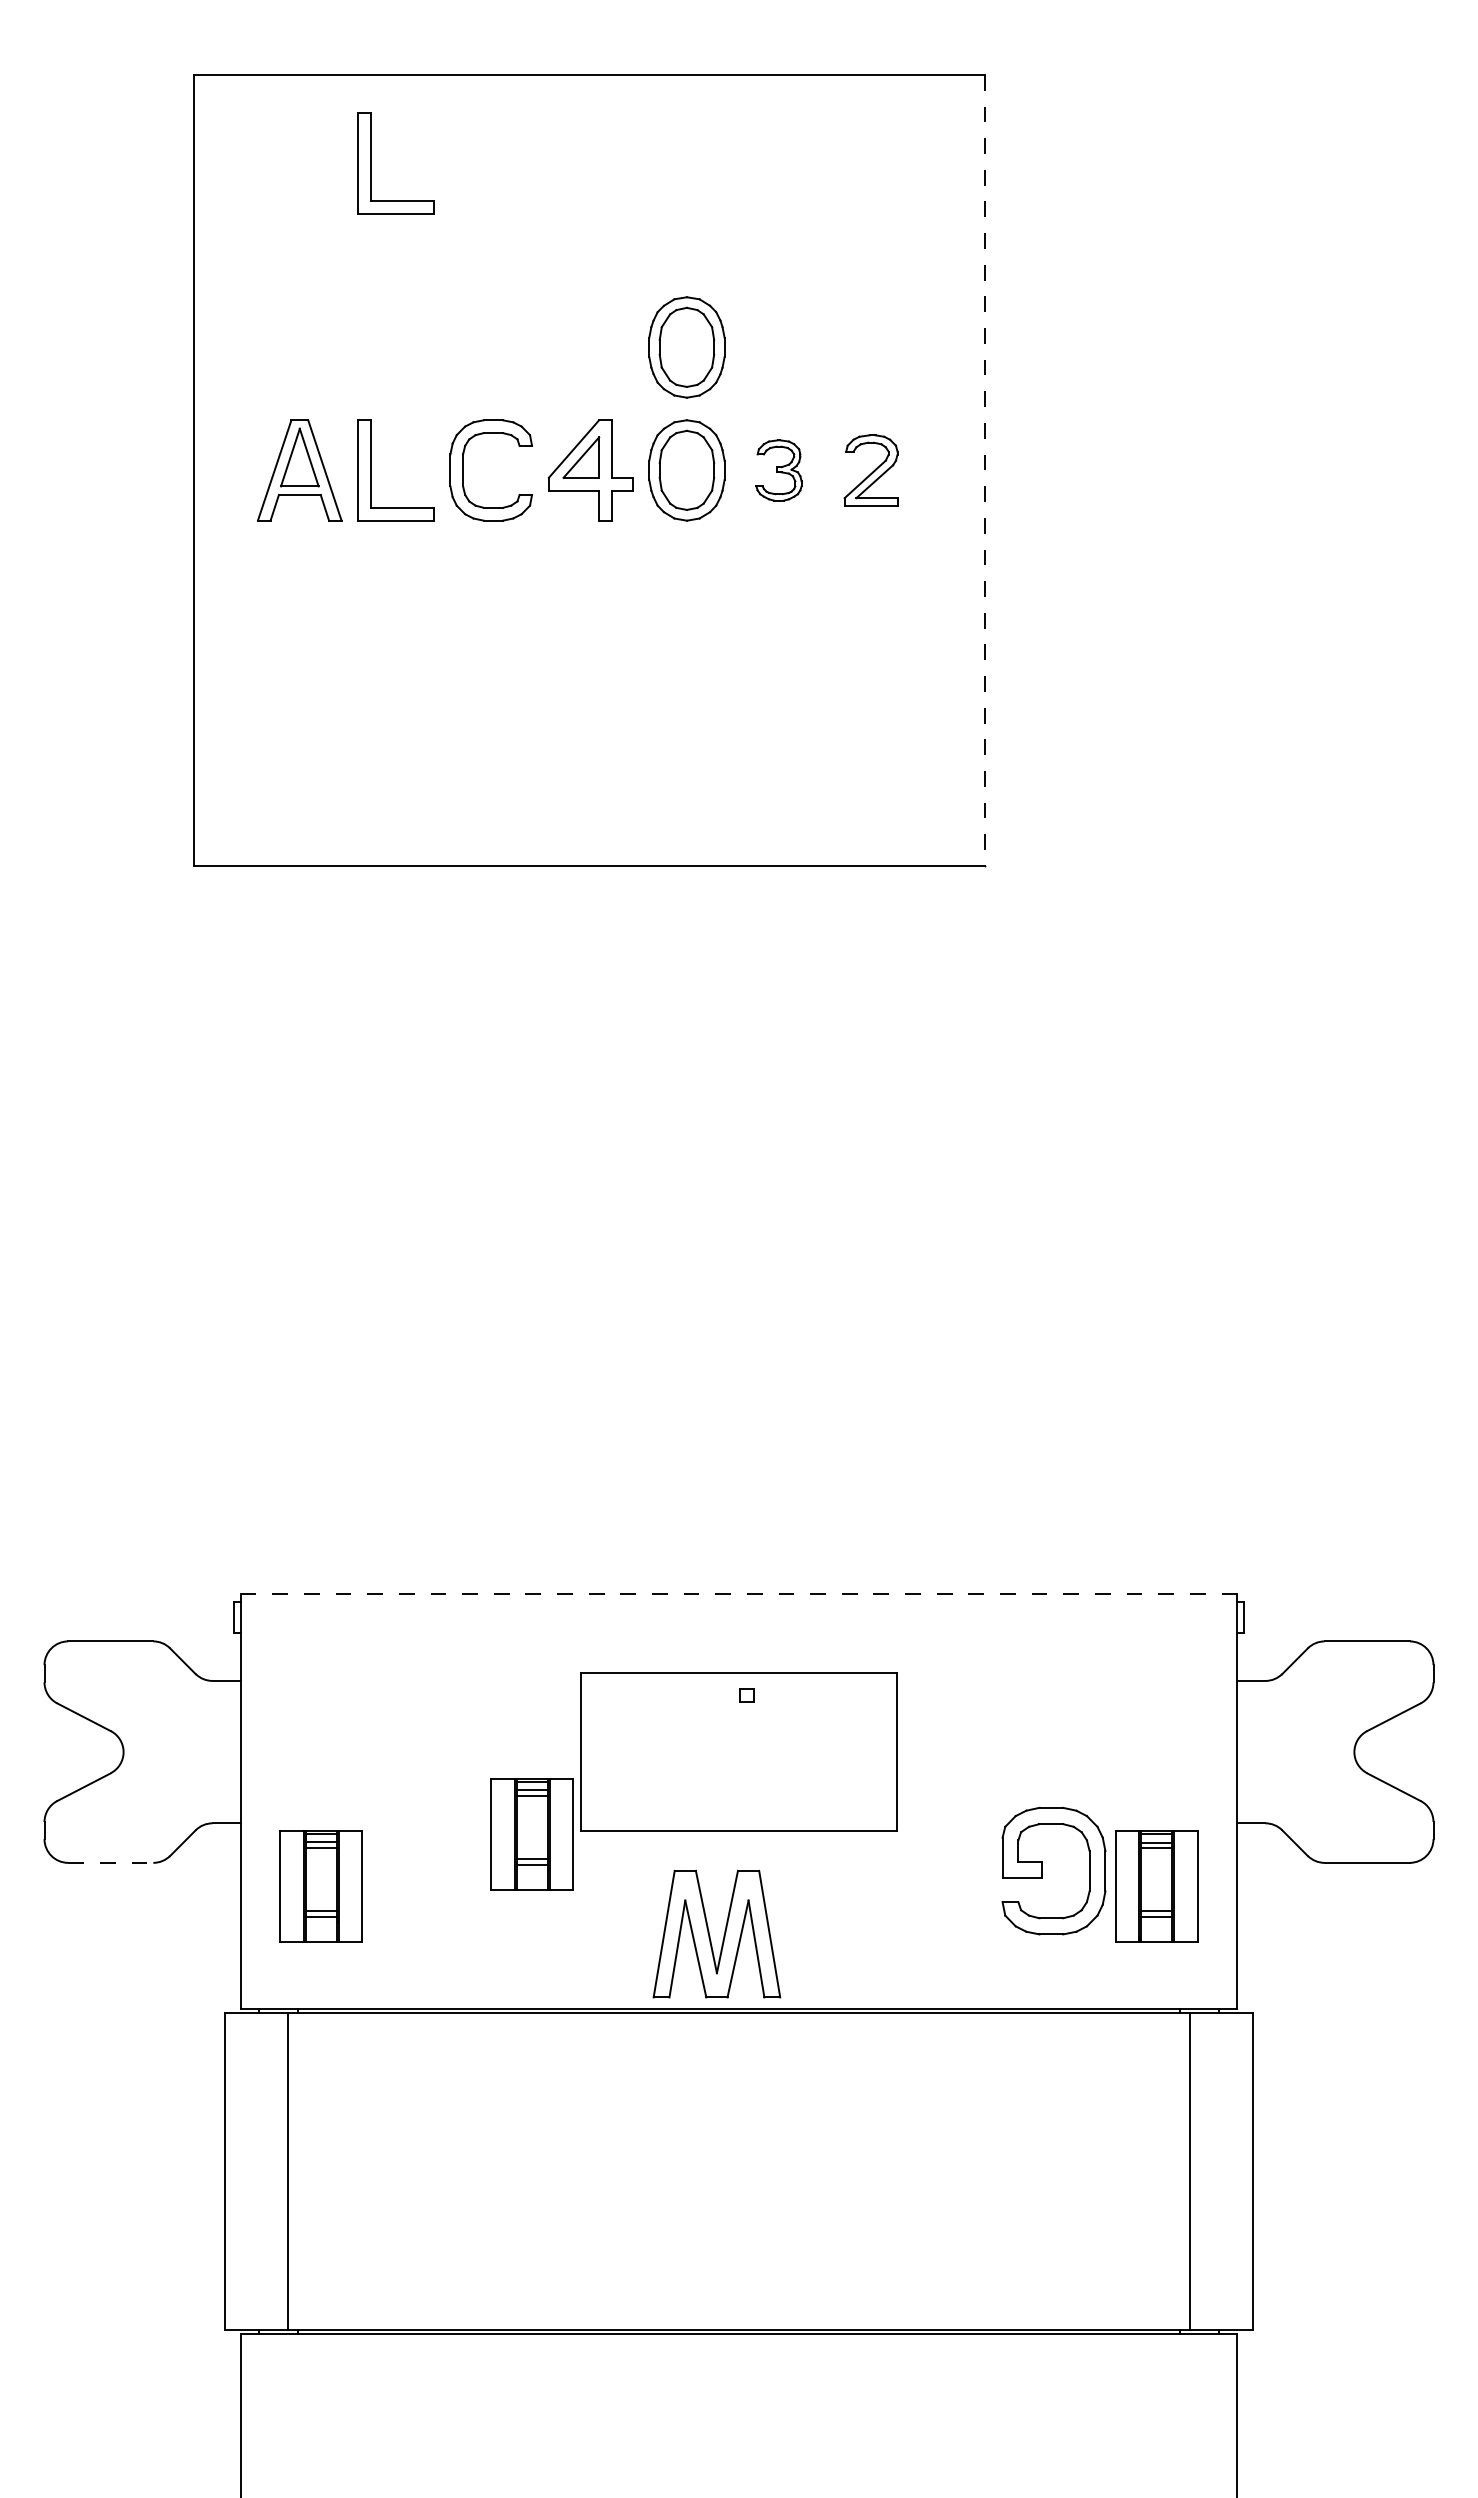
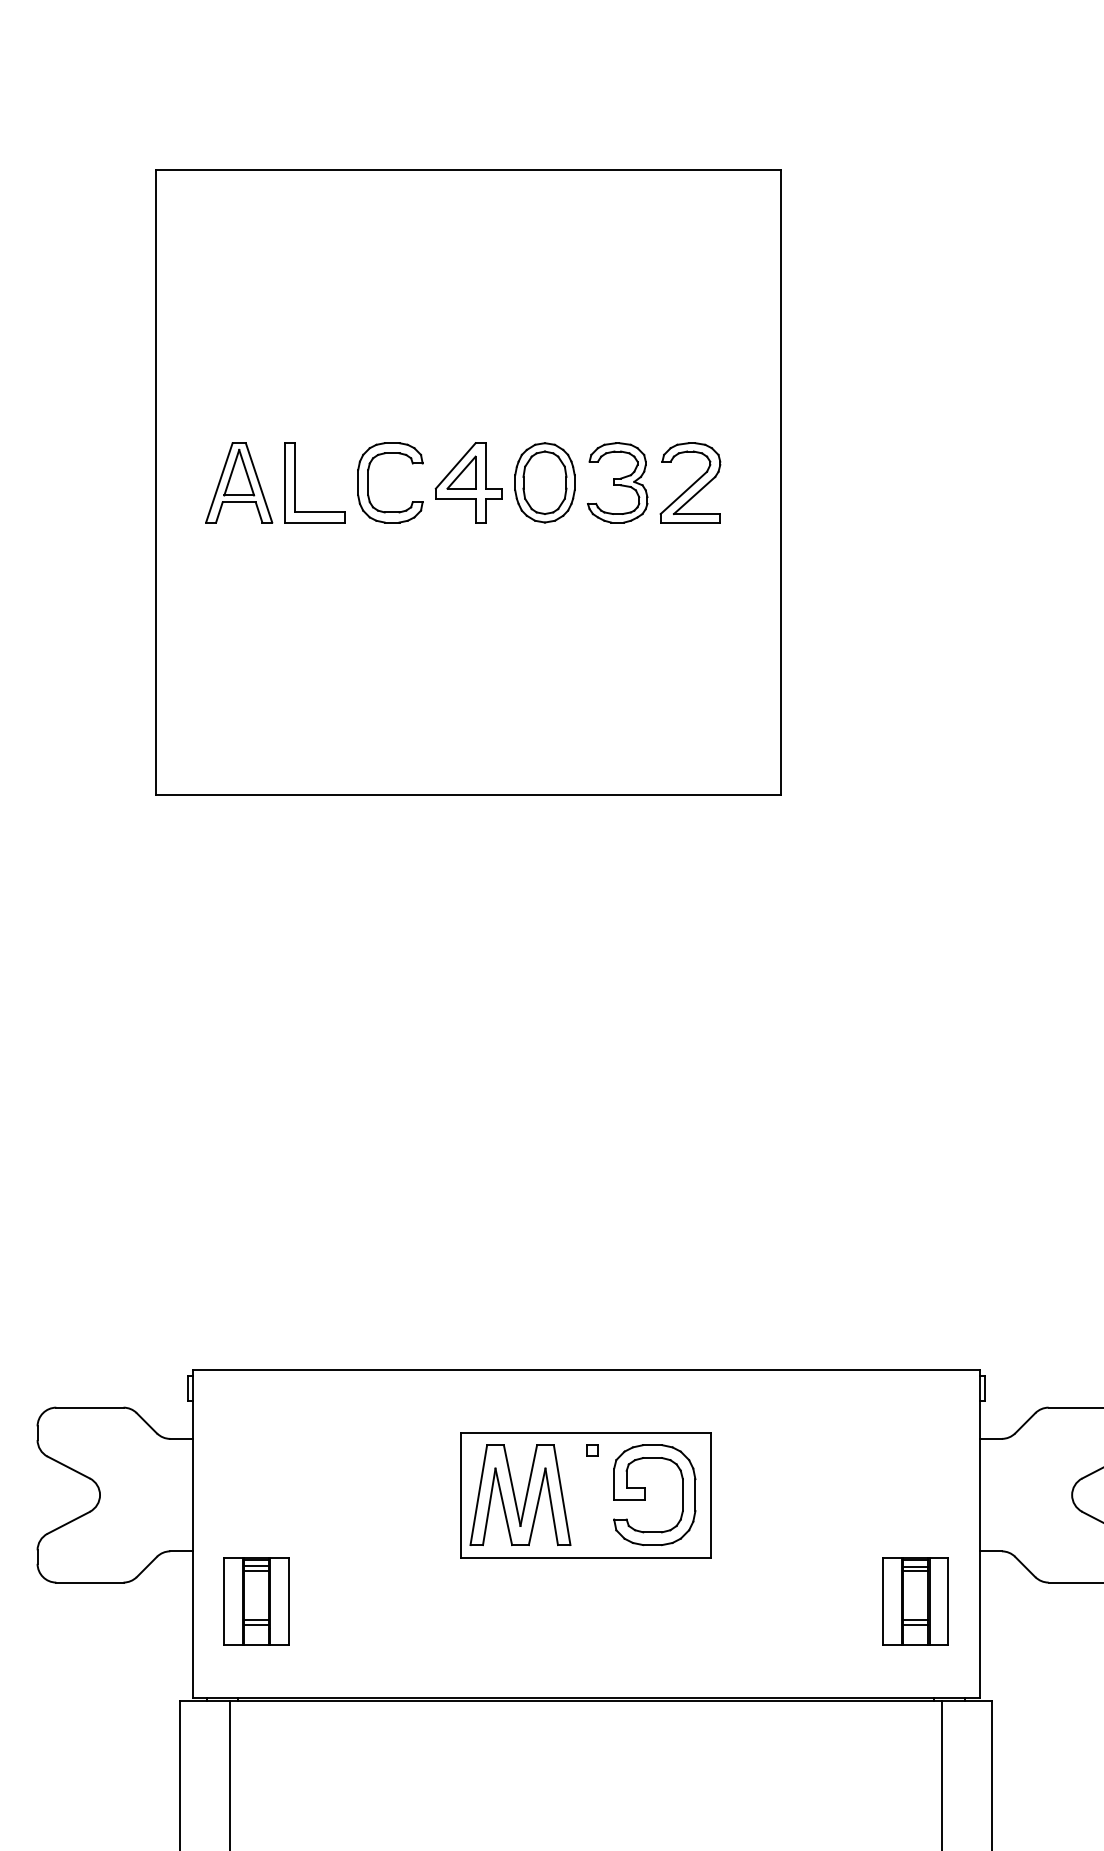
part: (371, 163) -> (295, 240), removed
part: (686, 347) -> (544, 385), removed
part: (778, 470) -> (617, 482), size x1.67
part: (870, 470) -> (689, 482), size x1.43
line: (985, 470) -> (780, 482), dashed -> solid
line: (739, 1593) -> (586, 1369), dashed -> solid
part: (531, 1834) -> (422, 1560), removed
line: (110, 1862) -> (89, 1582), dashed -> solid
part: (1042, 1870) -> (645, 1494), moved
part: (710, 1935) -> (515, 1496), moved

